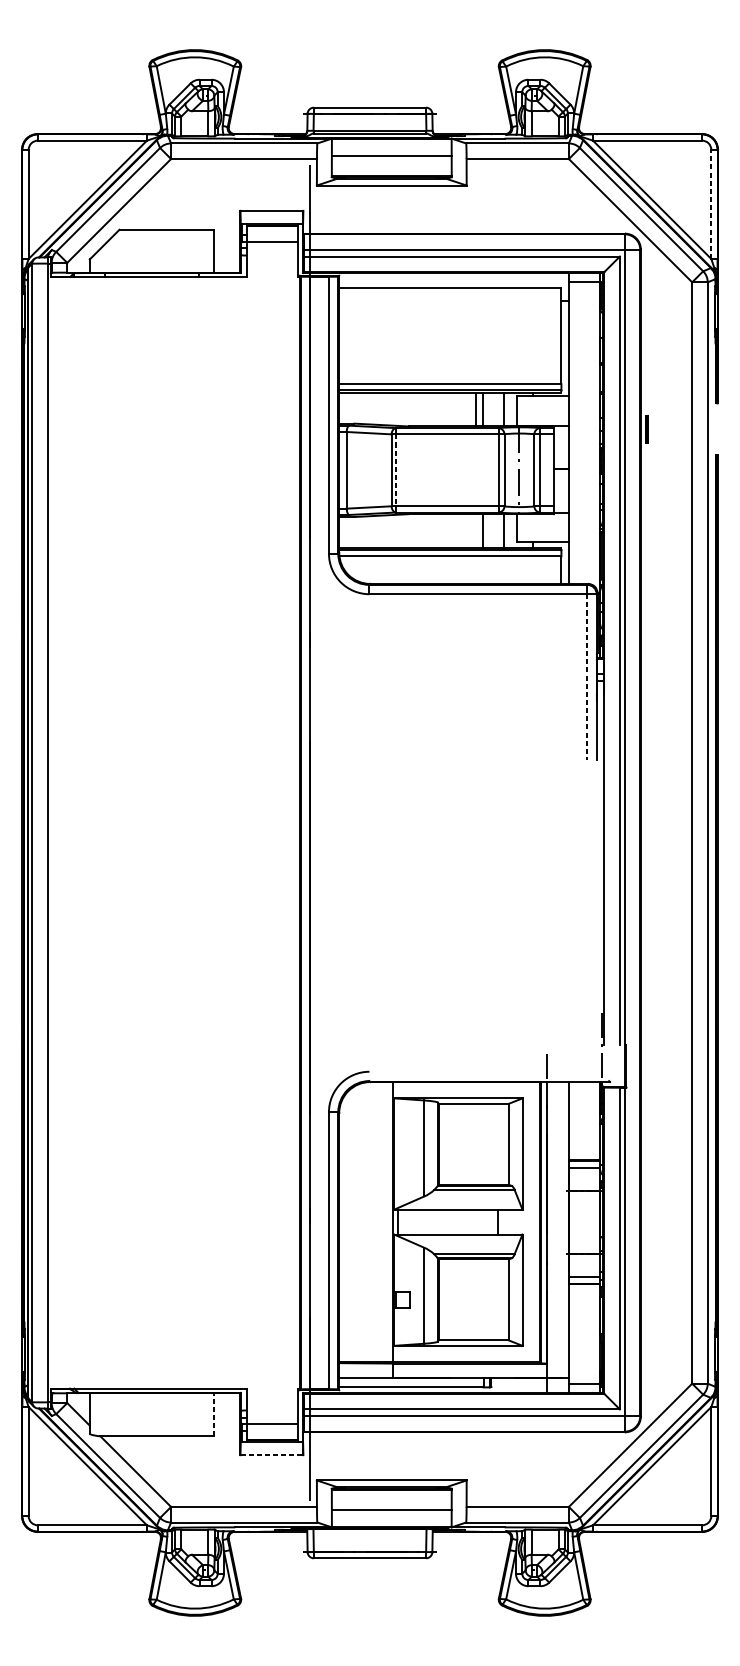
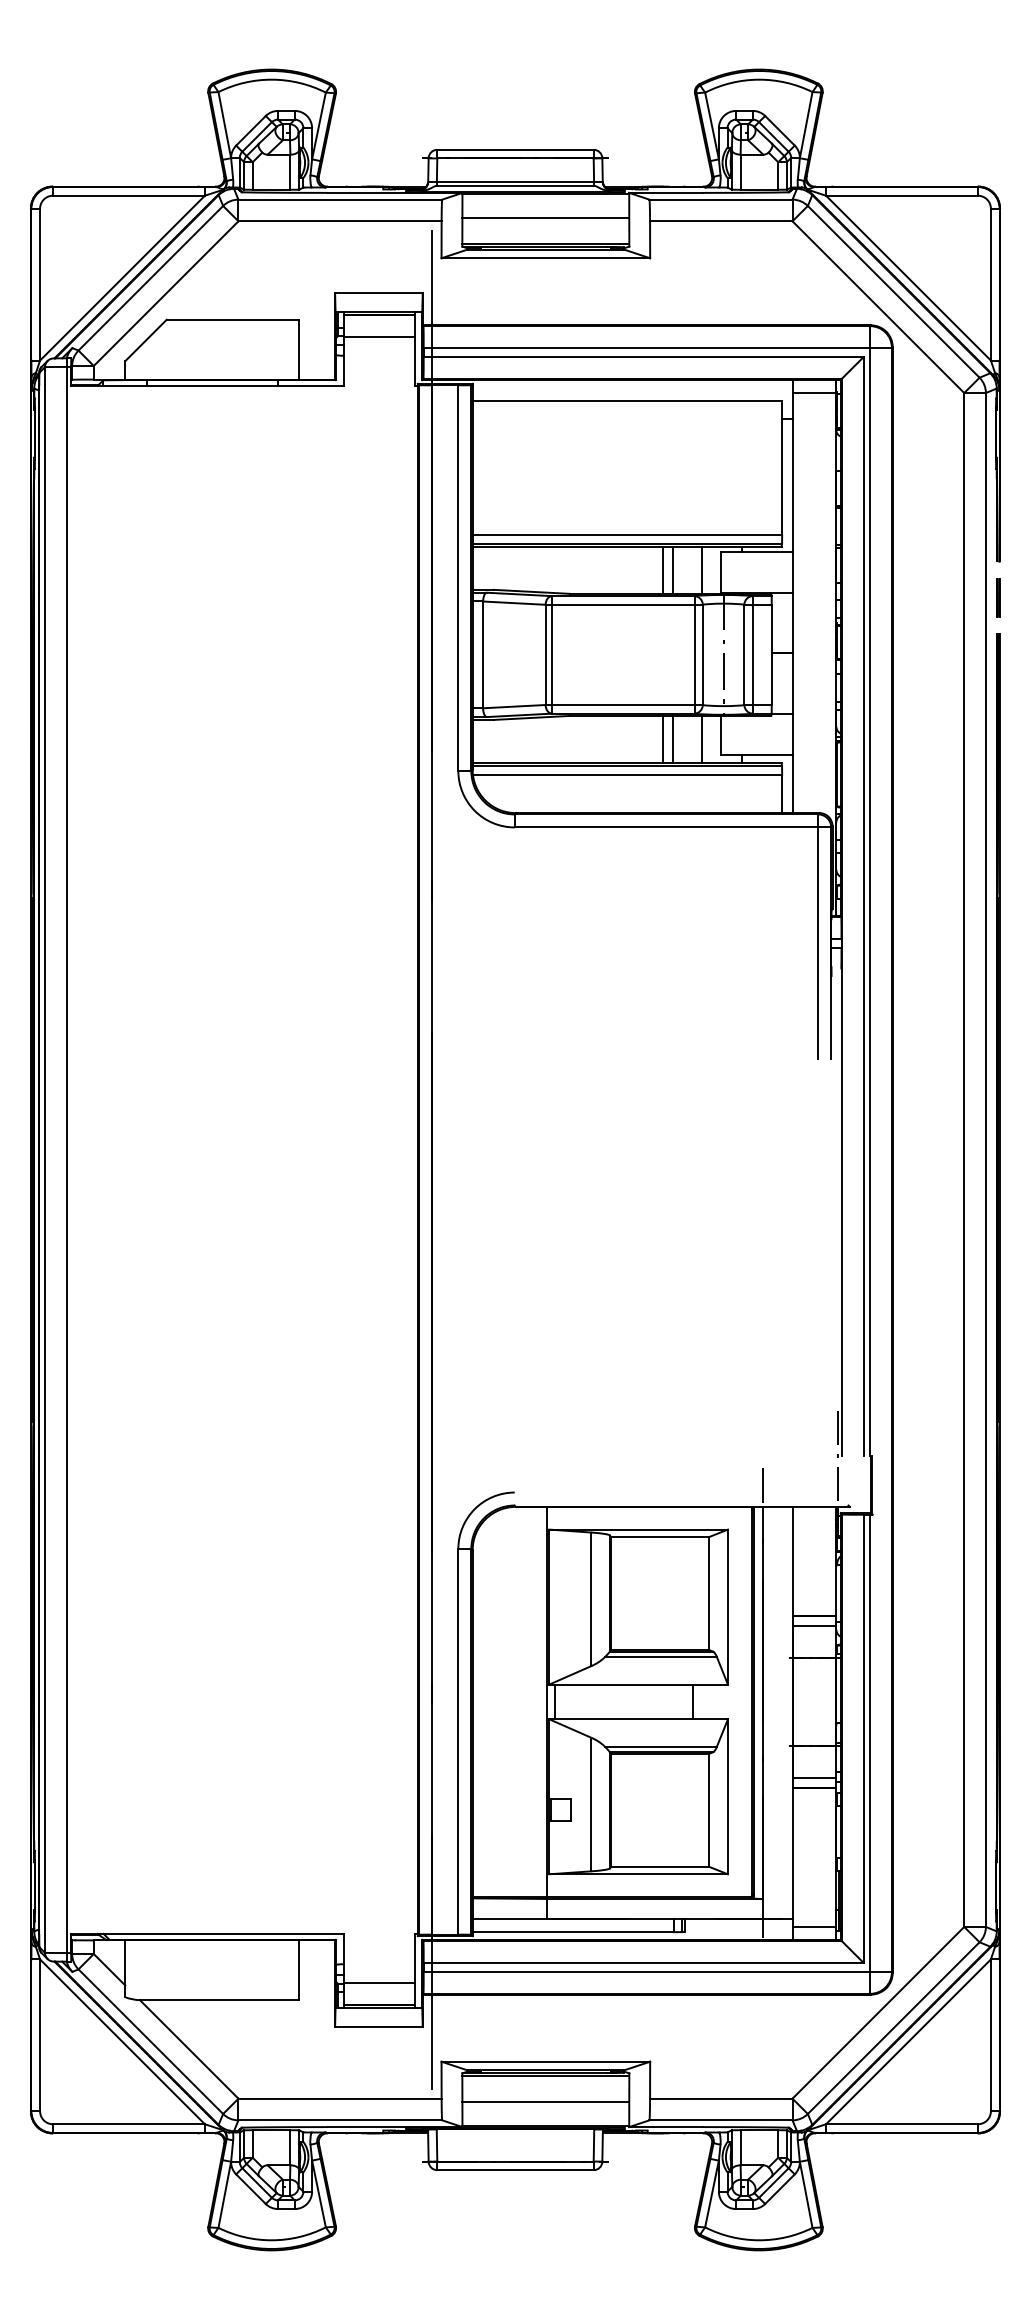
line: (711, 204) -> (990, 284), dashed -> solid
line: (647, 429) -> (998, 597), moved
line: (395, 470) -> (551, 655), dashed -> solid
line: (475, 531) -> (662, 739), added
line: (587, 677) -> (818, 943), dashed -> solid
line: (214, 1414) -> (298, 1970), dashed -> solid
line: (271, 1455) -> (378, 2026), dashed -> solid

